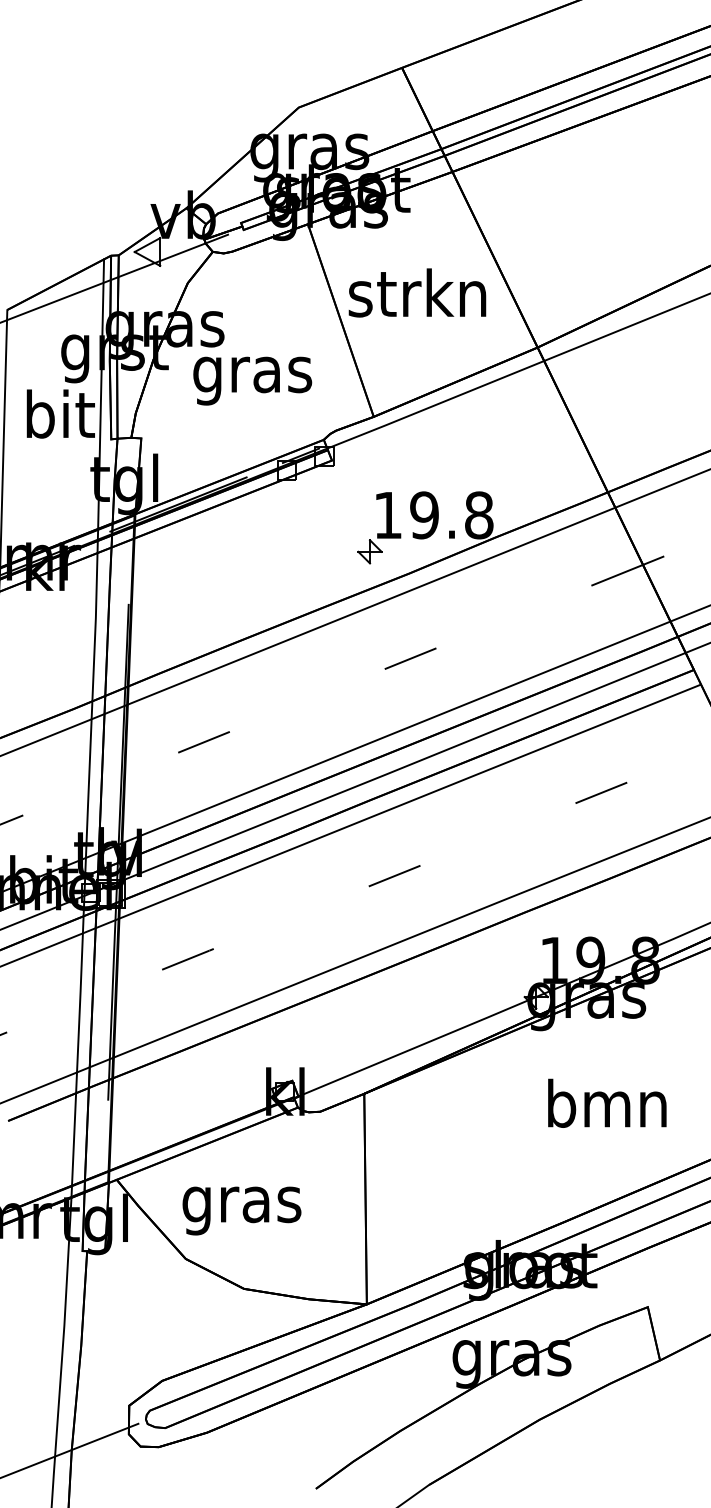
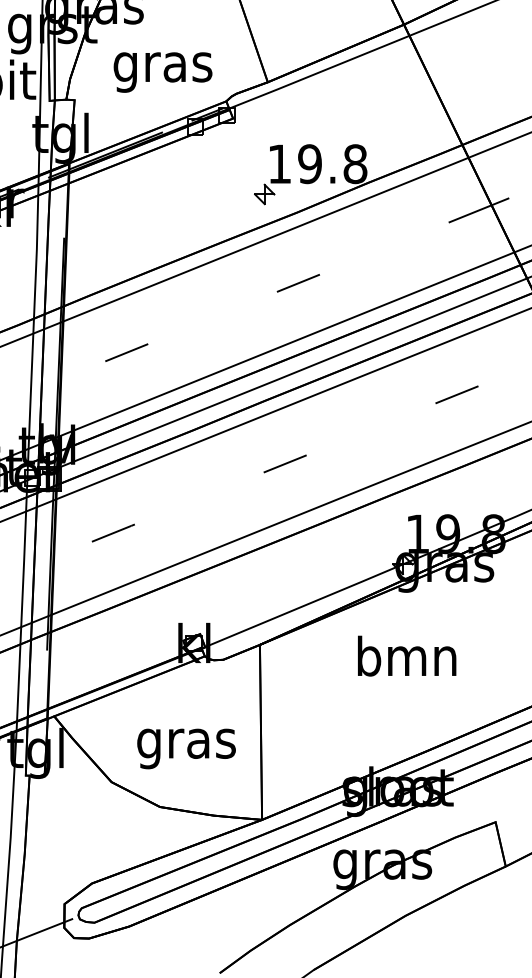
text: (252, 380) -> (162, 72), moved
text: (607, 1102) -> (407, 655), moved
text: (241, 1210) -> (186, 748), moved

